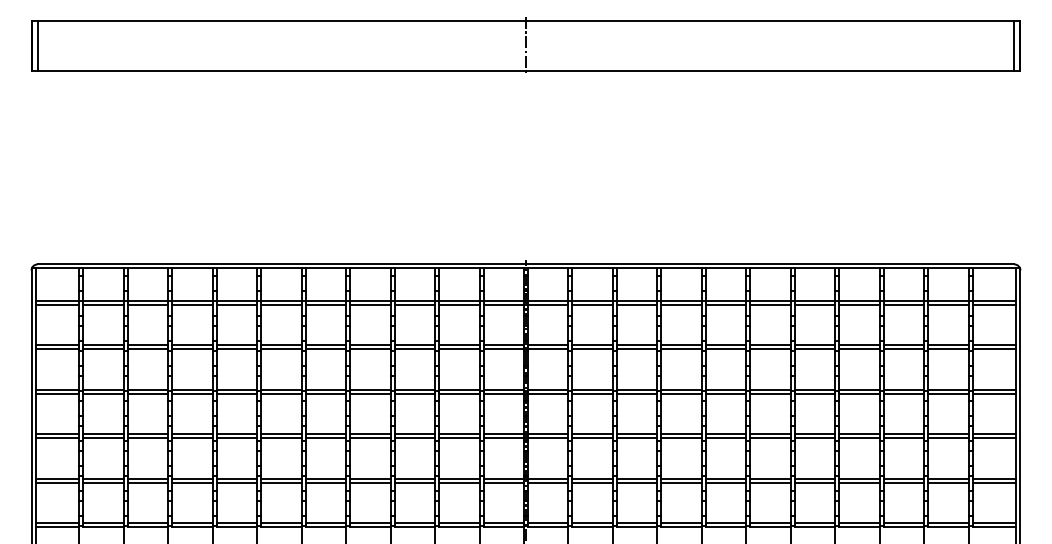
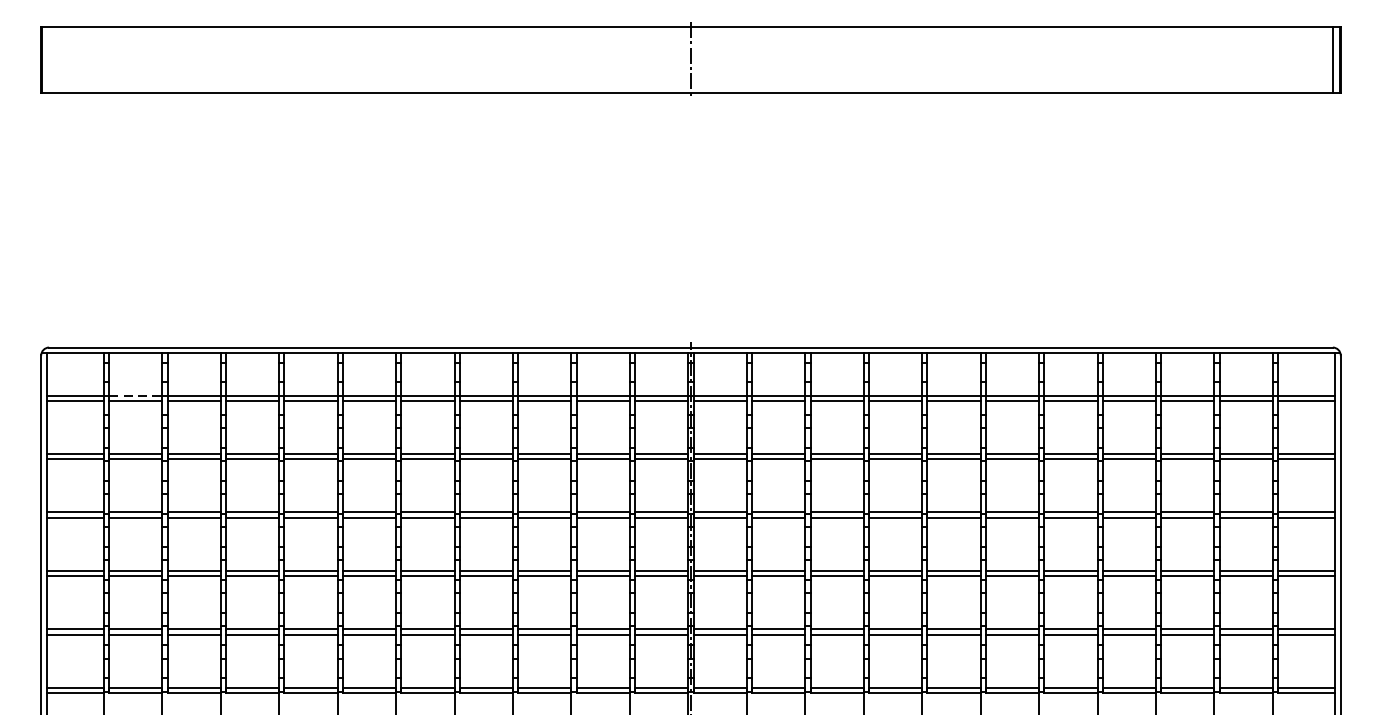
line: (37, 45) -> (49, 59), removed
line: (103, 300) -> (135, 394), solid -> dashed

